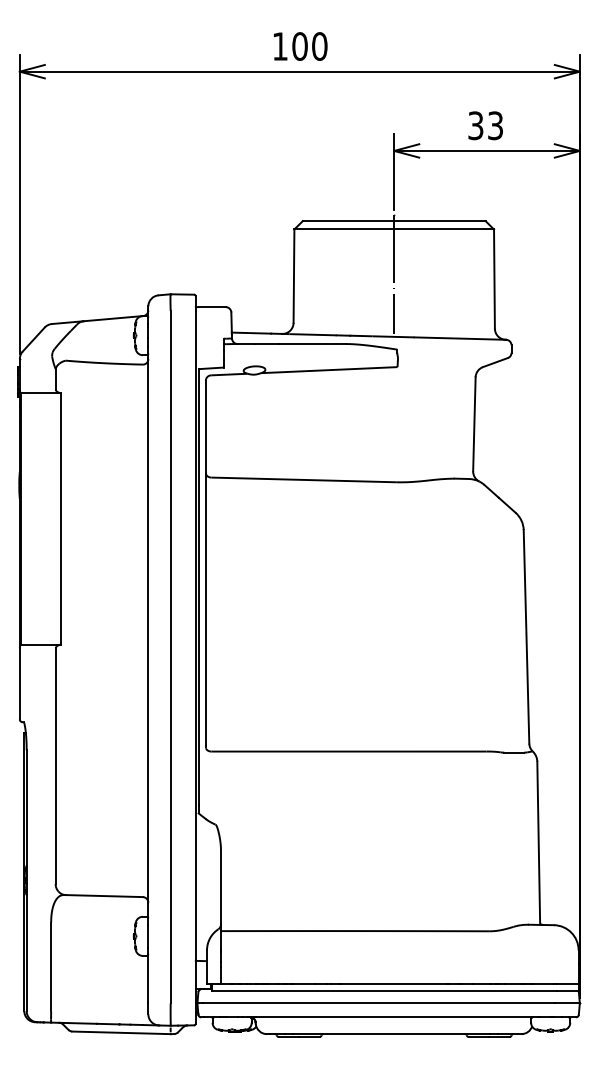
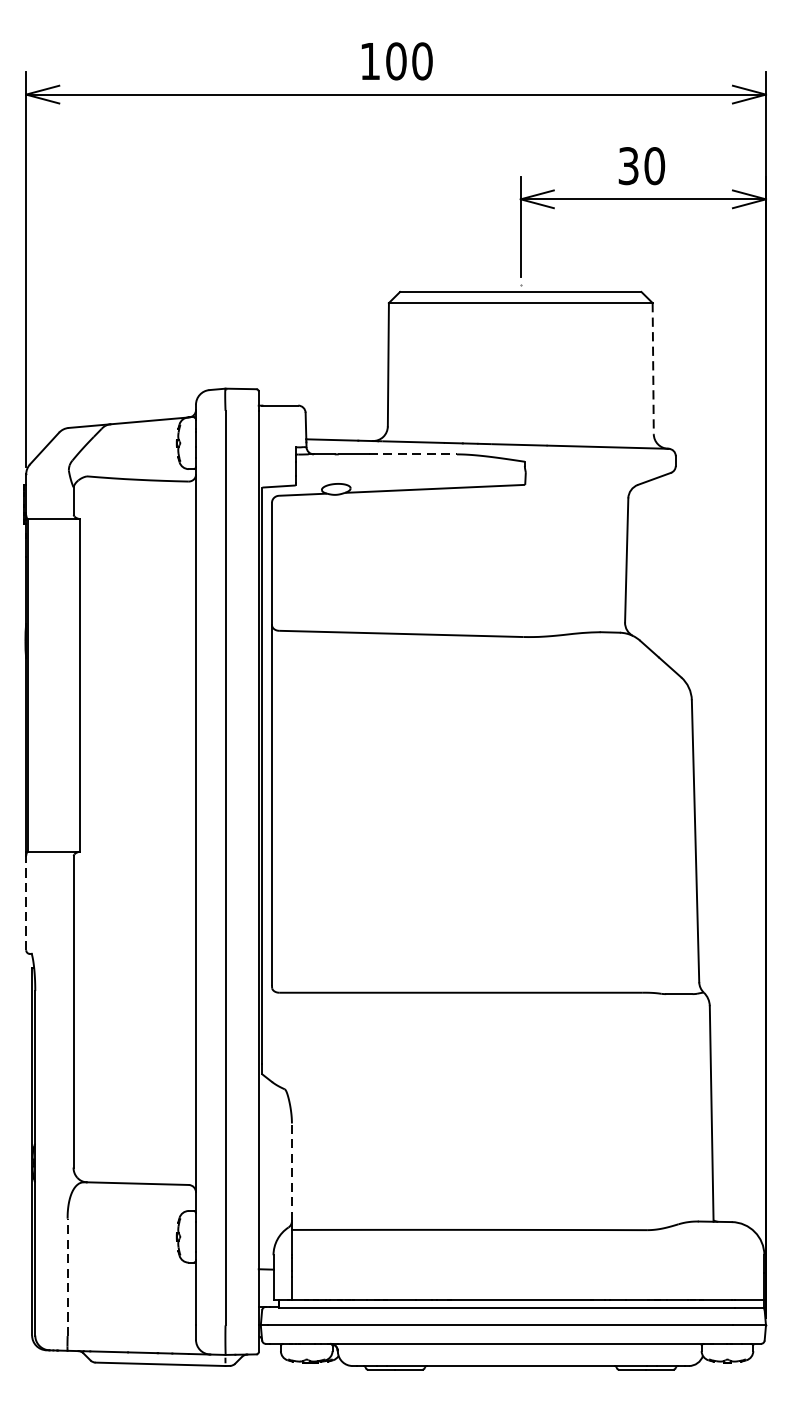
text: (495, 125) -> (654, 165), 33 -> 30
line: (394, 274) -> (521, 362), removed
line: (494, 279) -> (653, 369), solid -> dashed
line: (312, 344) -> (412, 455), solid -> dashed
line: (19, 683) -> (25, 902), solid -> dashed
line: (220, 887) -> (291, 1172), solid -> dashed
line: (51, 966) -> (68, 1276), solid -> dashed

